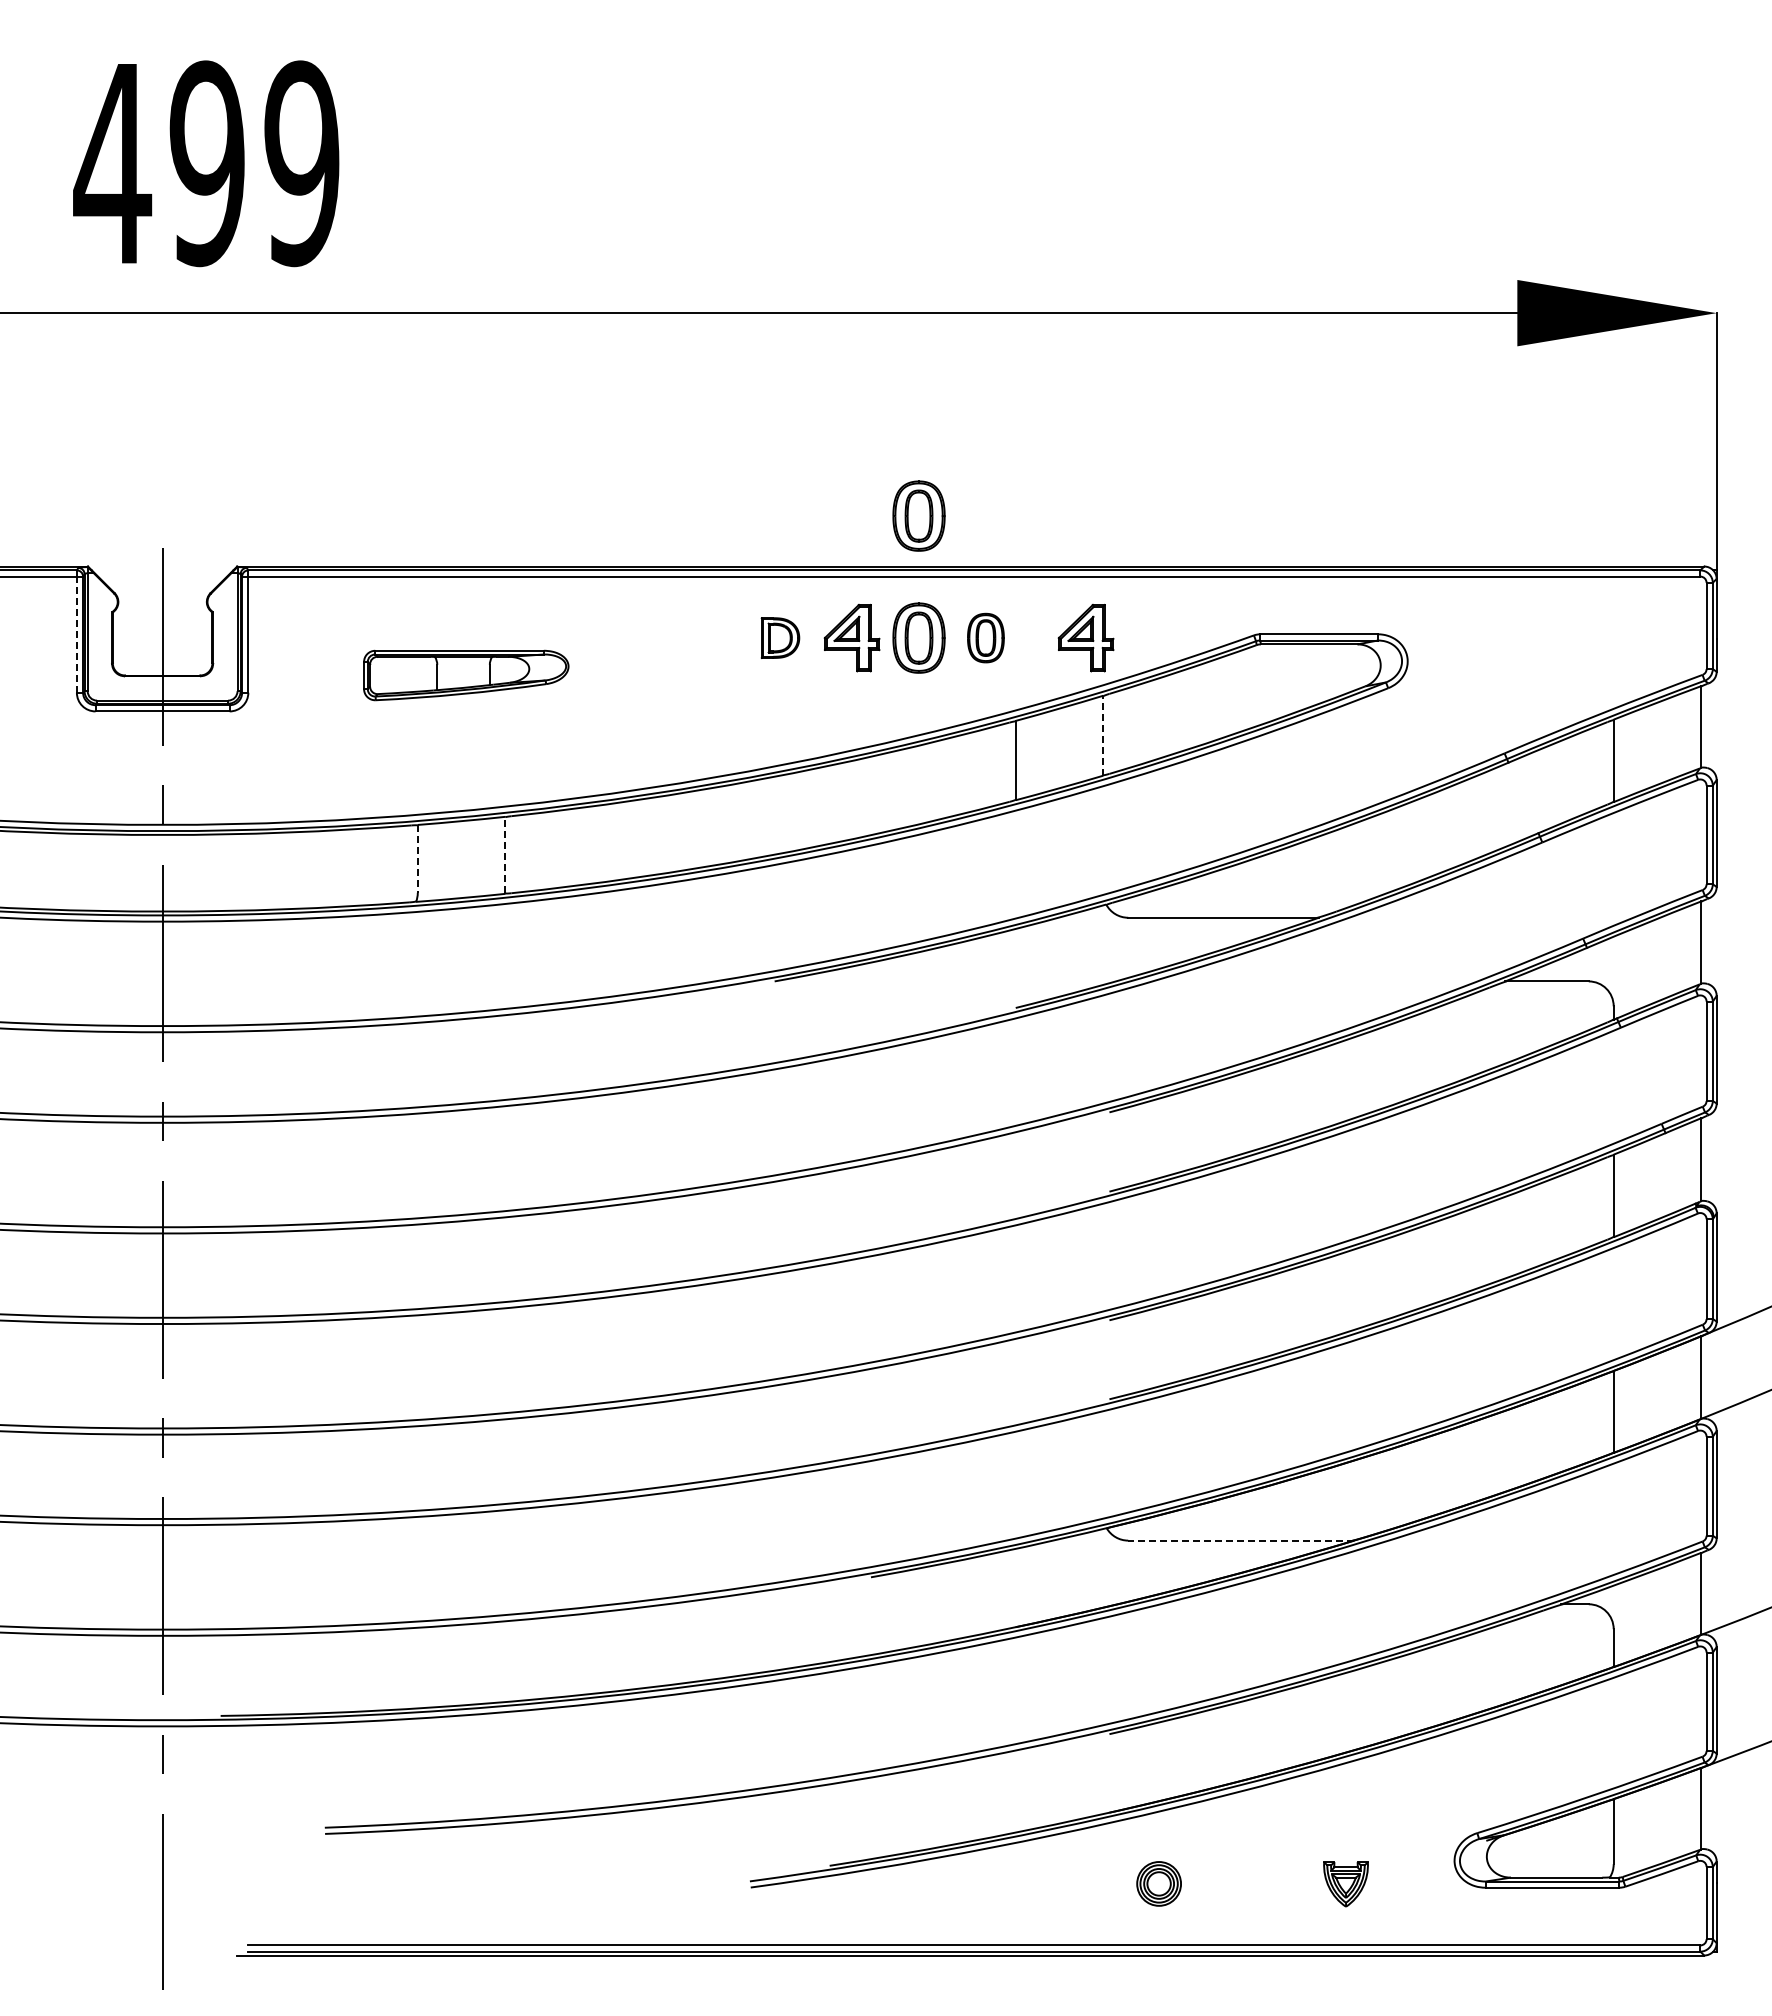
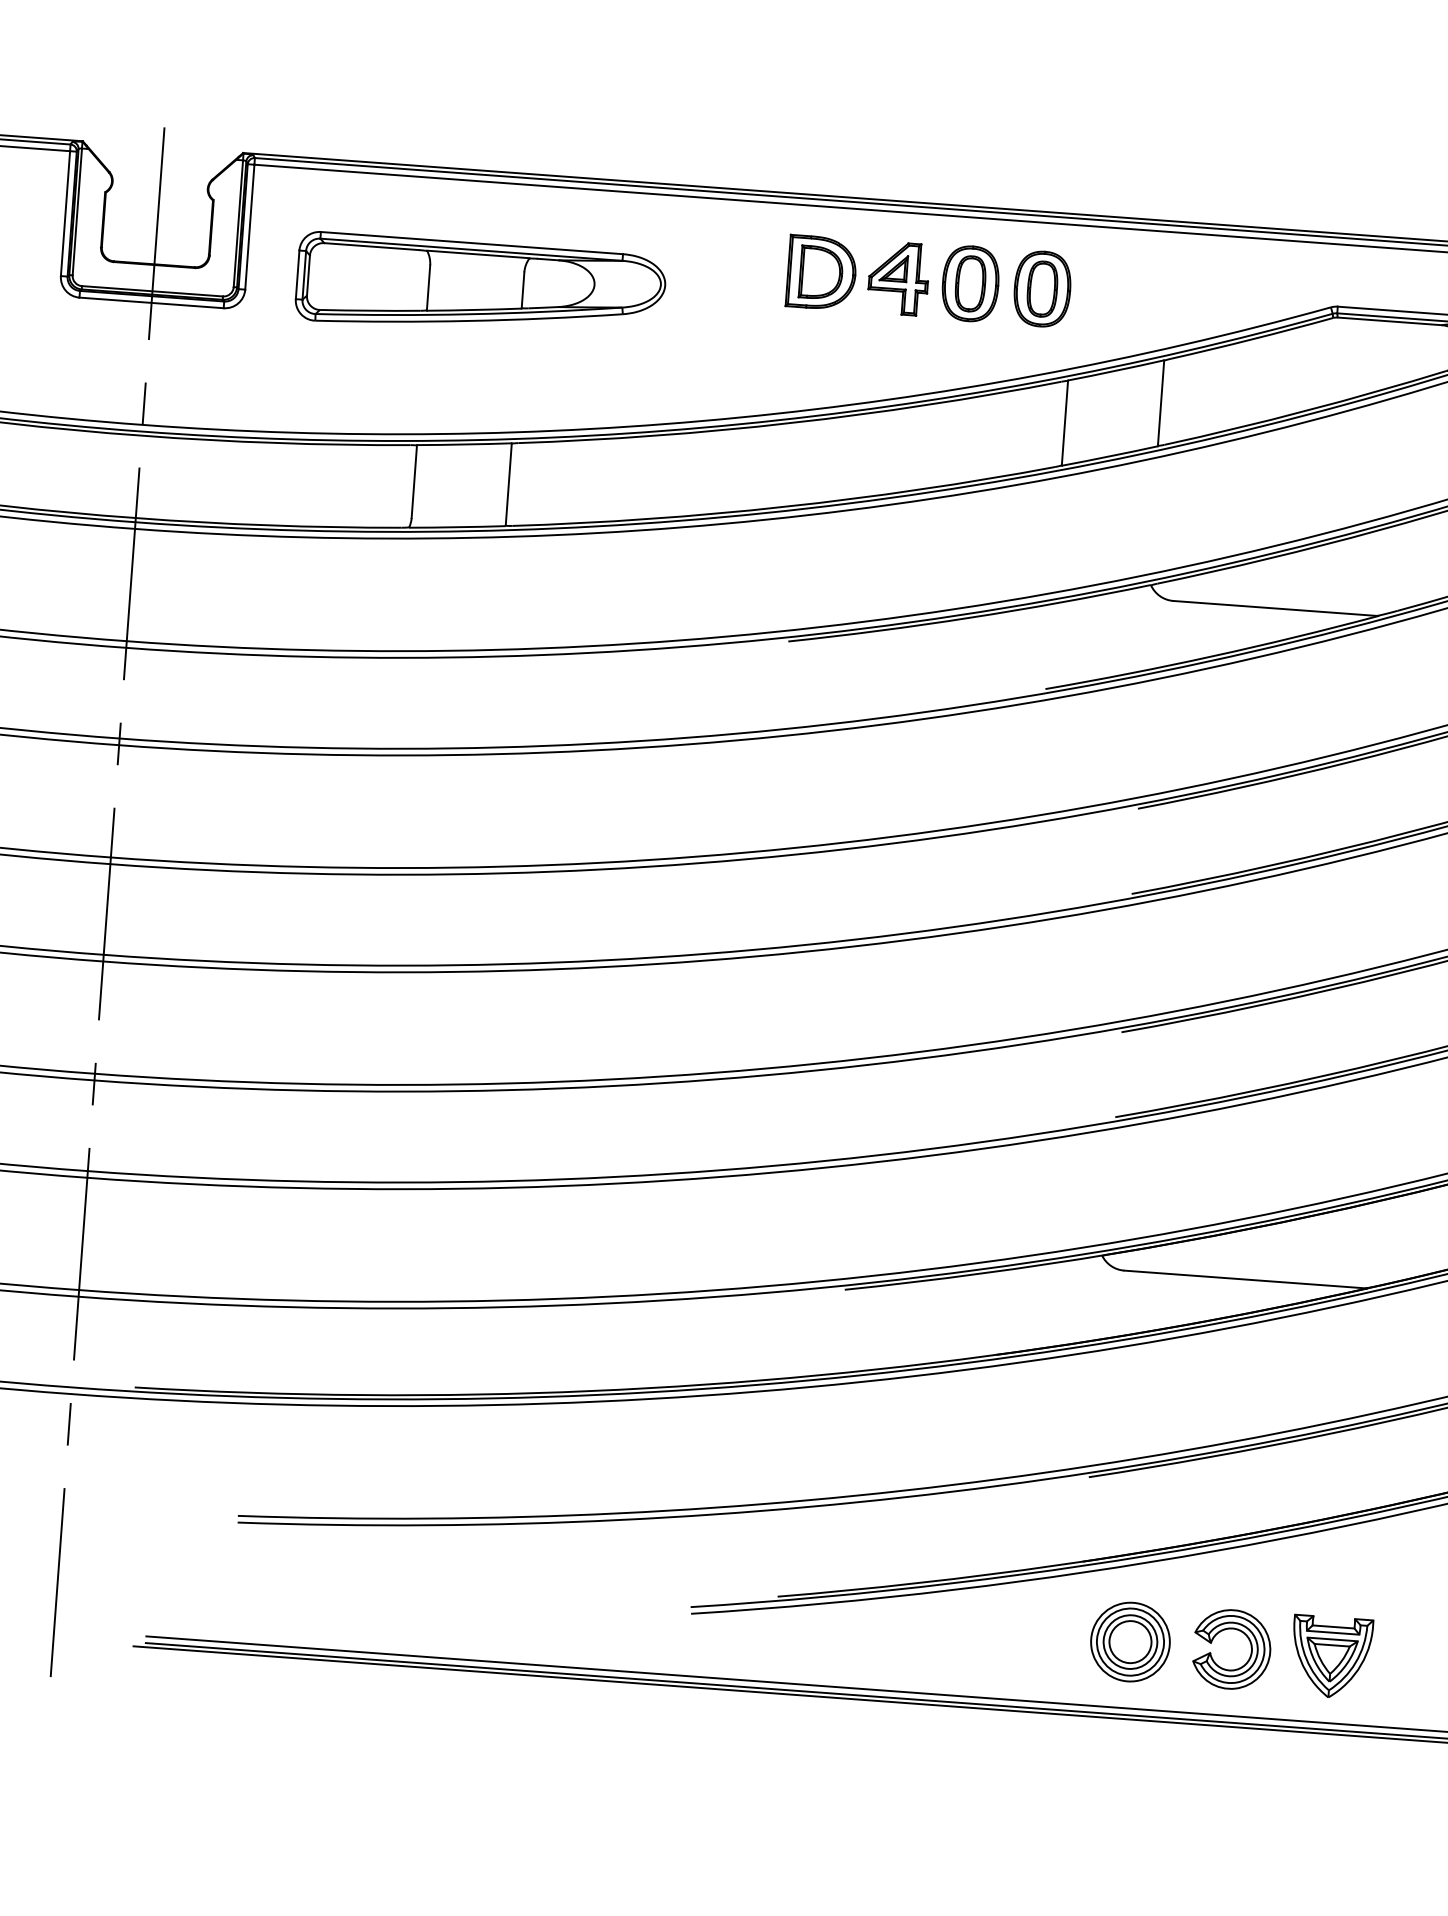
part: (918, 515) -> (979, 151), removed
line: (76, 634) -> (65, 213), dashed -> solid
part: (780, 637) -> (821, 272), size x1.67
part: (985, 637) -> (1042, 288), size x1.43
part: (1085, 638) -> (1149, 297), removed
part: (466, 675) -> (481, 288), size x1.67
line: (1103, 735) -> (1161, 403), dashed -> solid
line: (505, 854) -> (508, 483), dashed -> solid
line: (417, 858) -> (414, 481), dashed -> solid
line: (1240, 1540) -> (1245, 1279), dashed -> solid
part: (1270, 1880) -> (1250, 1647), added
part: (1158, 1883) -> (1129, 1641), size x1.67
part: (1345, 1884) -> (1330, 1657), size x1.67

